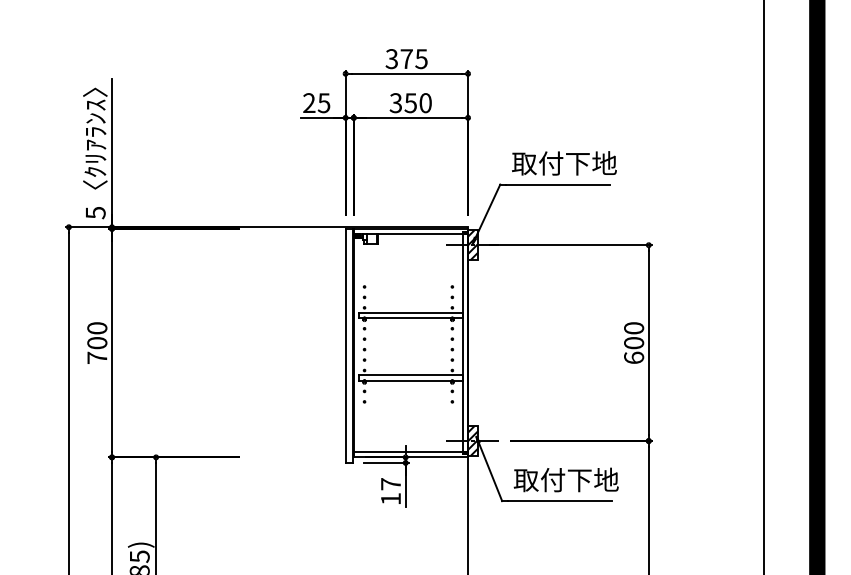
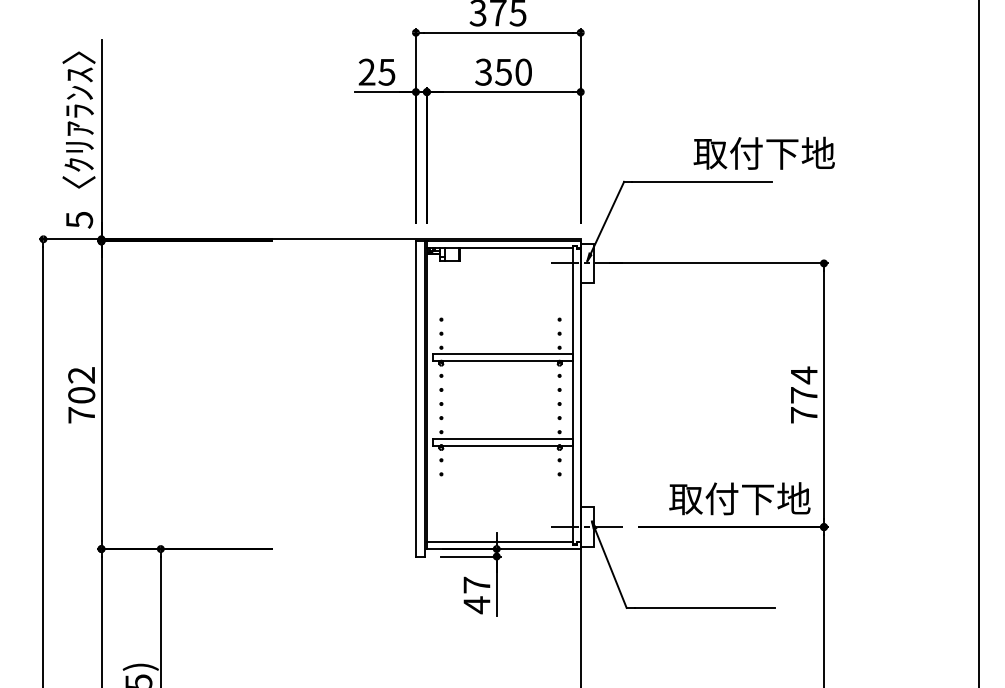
text: (564, 163) -> (764, 153), moved
hatch: (472, 244) -> (586, 262), removed
text: (97, 328) -> (81, 375), 700 -> 702
text: (634, 342) -> (804, 394), 600 -> 774
hatch: (472, 440) -> (586, 526), removed
text: (565, 479) -> (738, 498), moved
text: (390, 498) -> (476, 604), 17 -> 47

